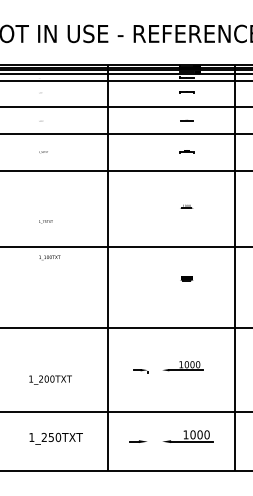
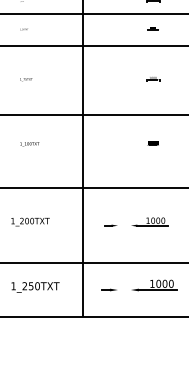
text: (45, 221) -> (25, 79), moved
text: (49, 257) -> (29, 144), moved
text: (50, 379) -> (30, 221), moved

